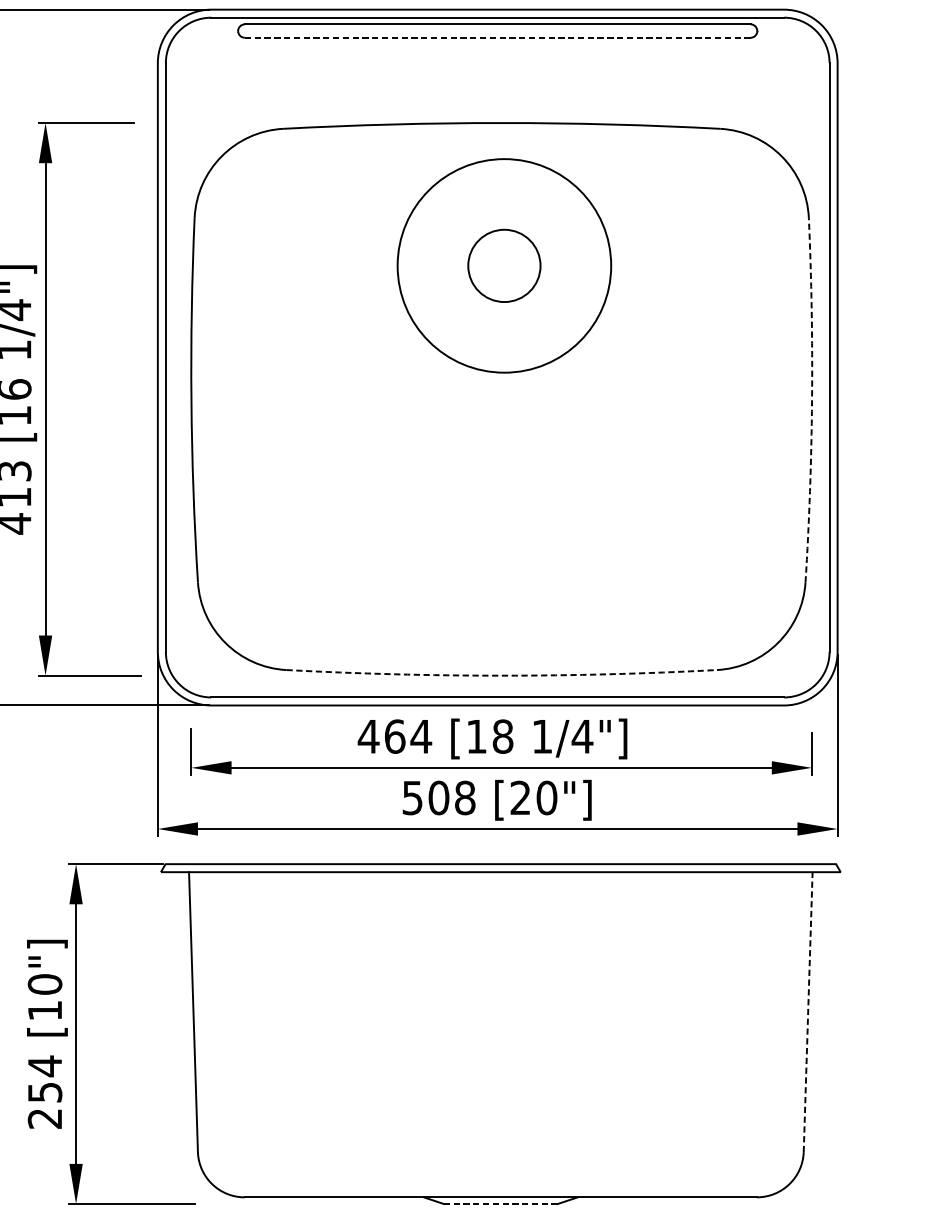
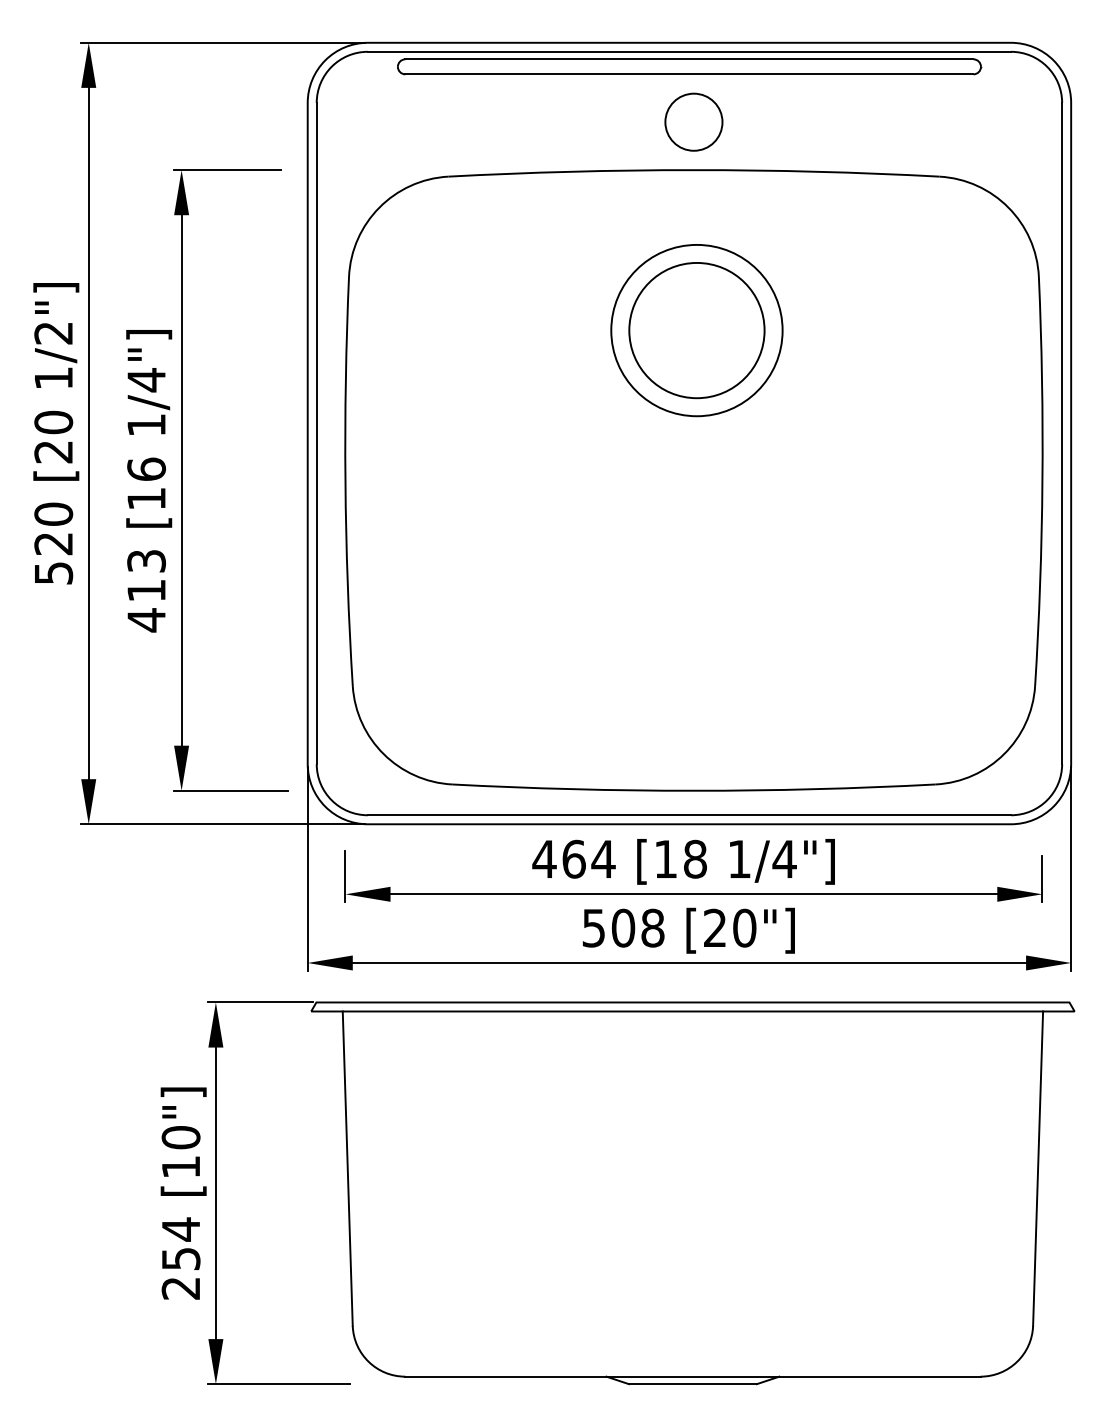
line: (496, 37) -> (688, 74), dashed -> solid
circle: (501, 79) -> (693, 121), added
circle: (504, 265) -> (696, 330), size x0.71
circle: (504, 265) -> (696, 330), size x1.67
arc: (812, 400) -> (1042, 481), dashed -> solid
arc: (501, 675) -> (693, 790), dashed -> solid
line: (808, 1011) -> (1038, 1168), dashed -> solid
line: (500, 1204) -> (692, 1384), dashed -> solid

